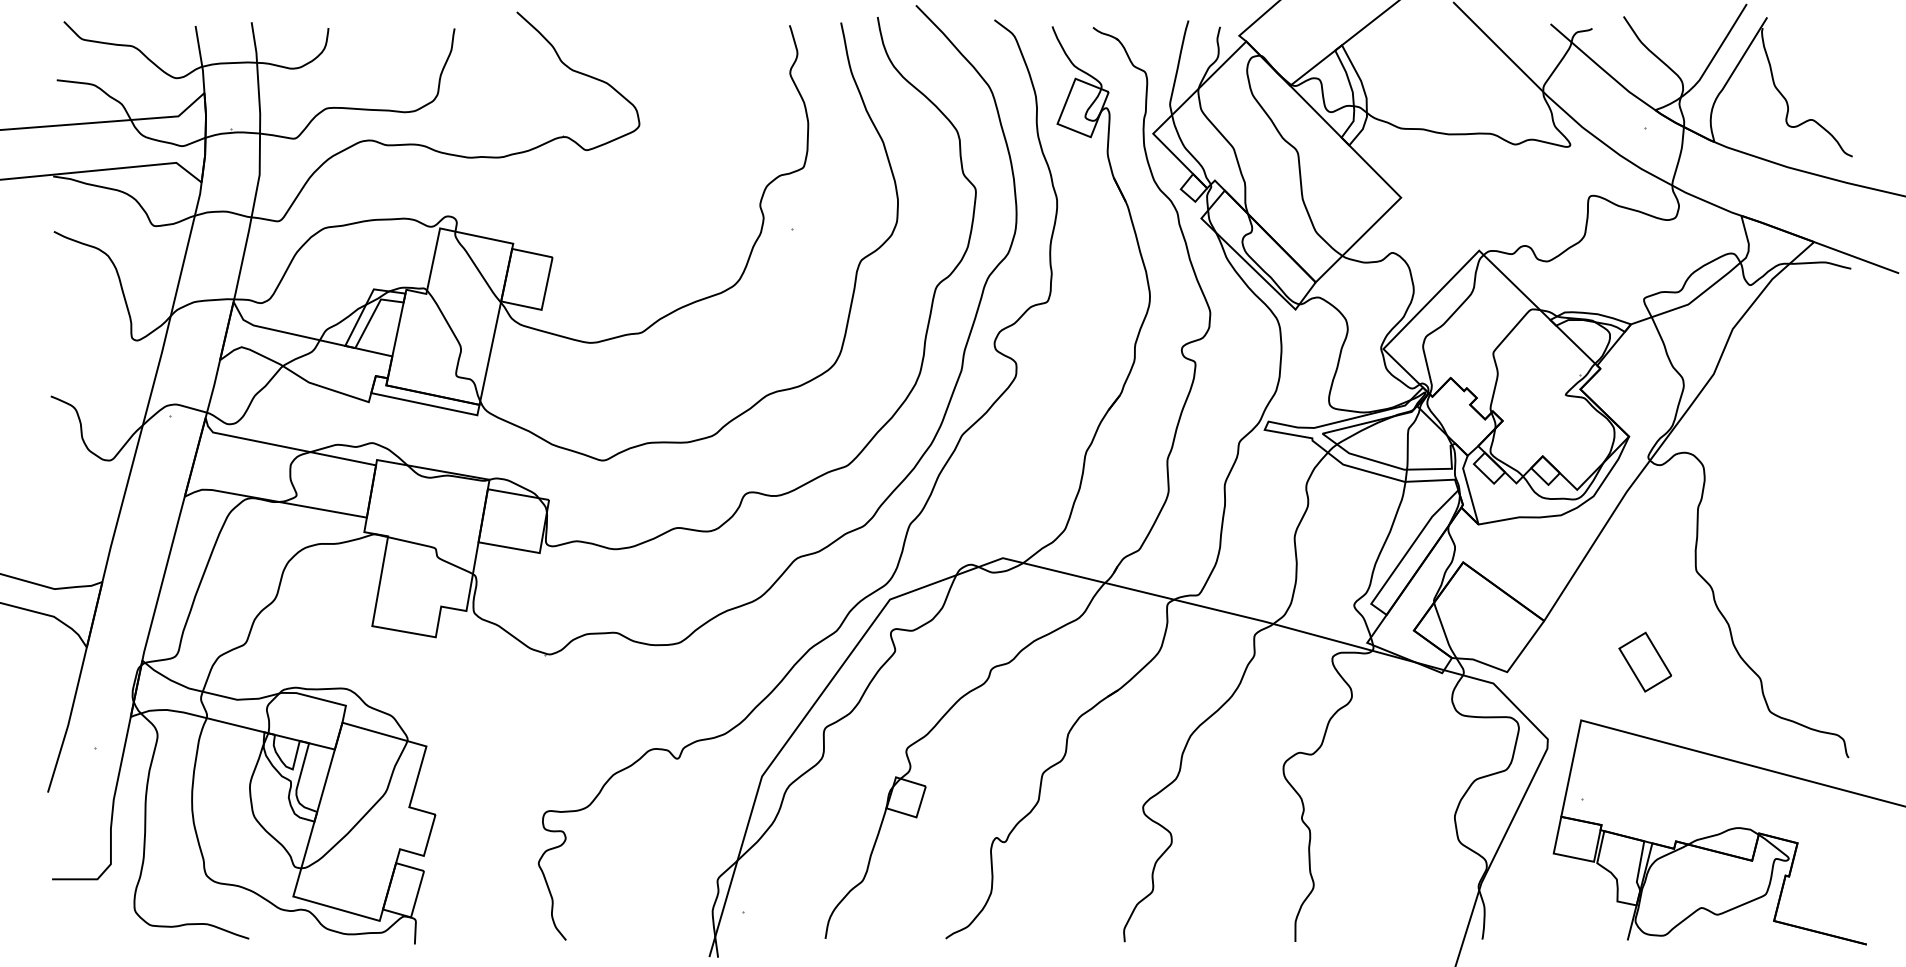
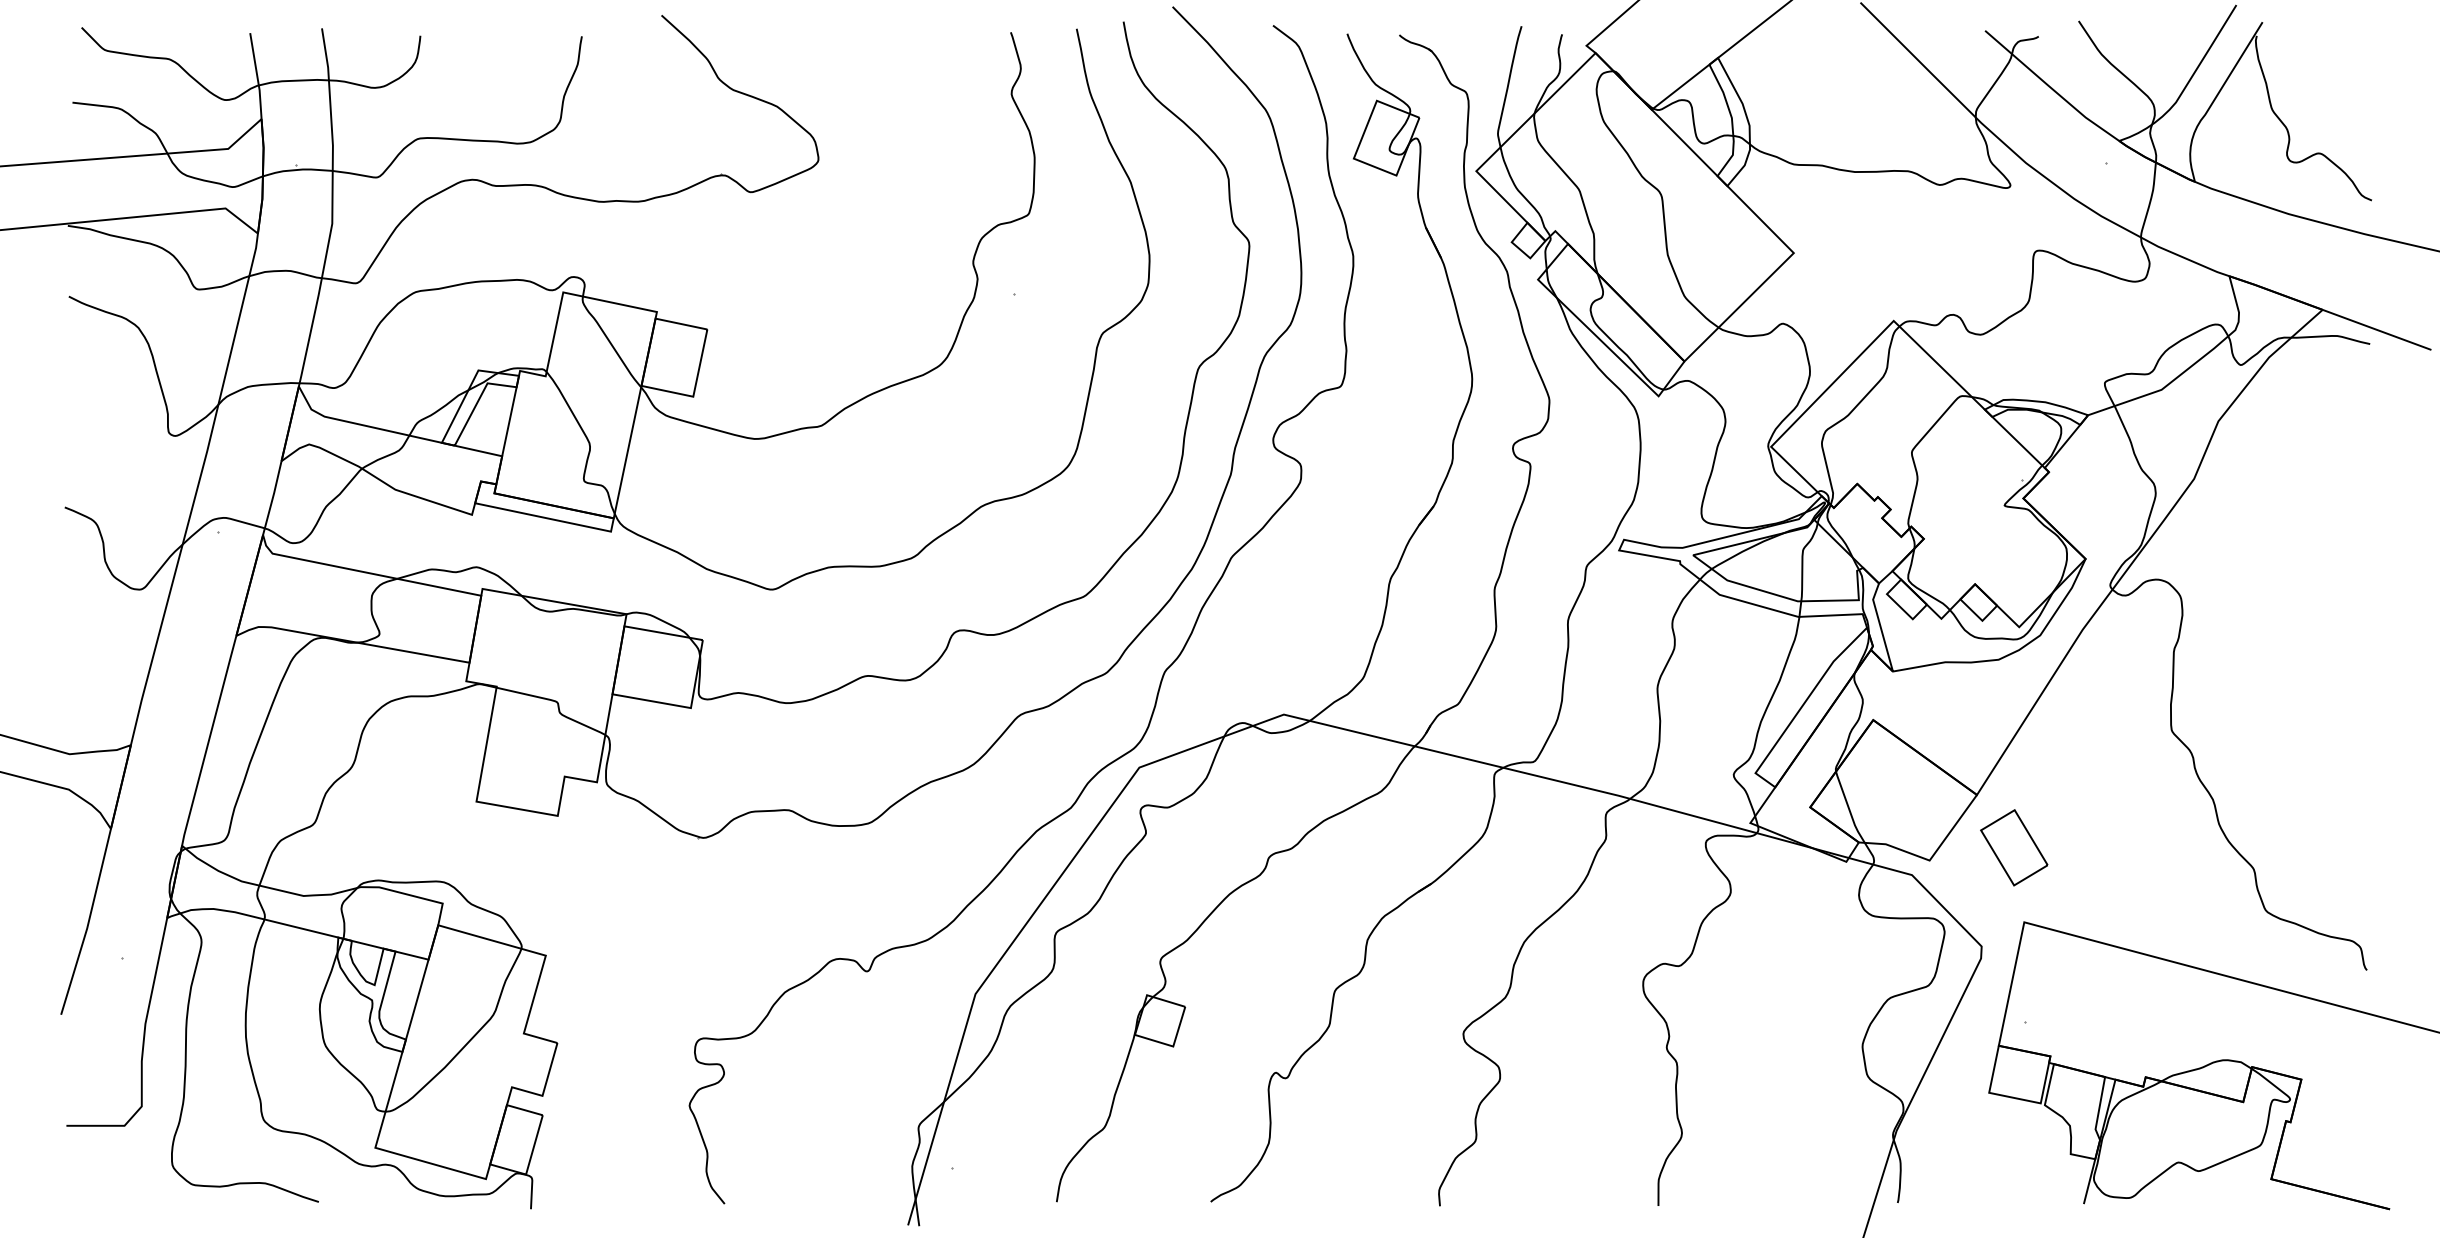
part: (1644, 661) -> (2013, 846), moved

